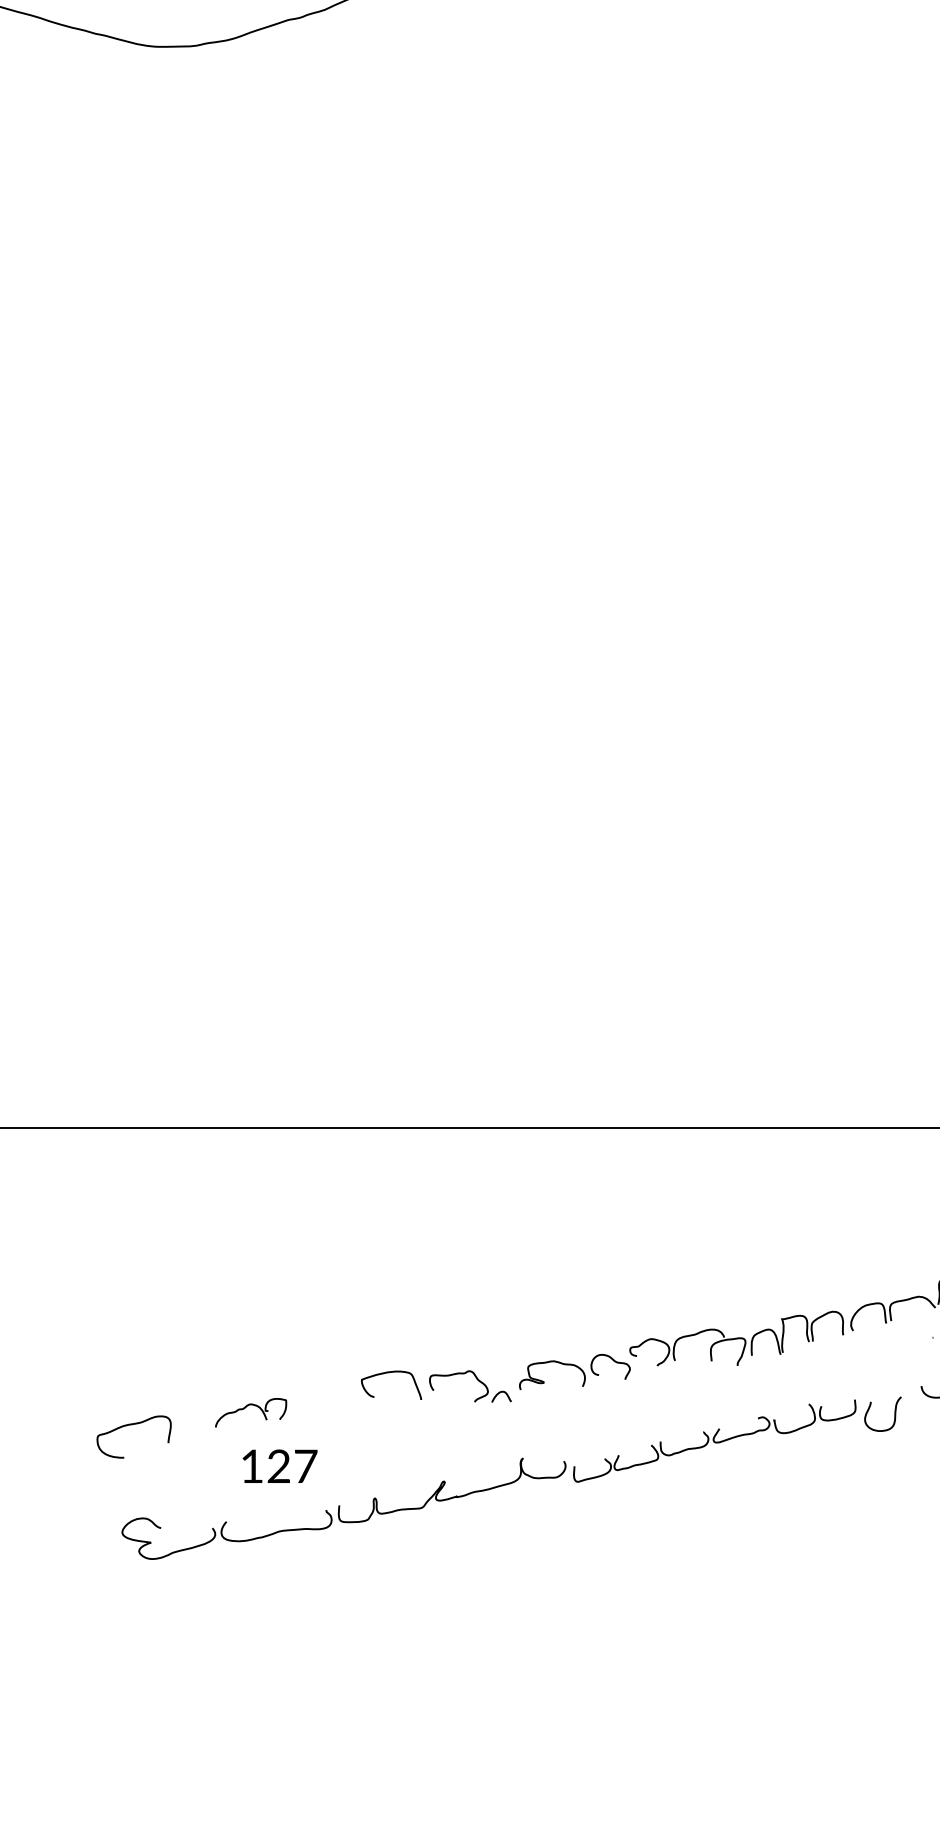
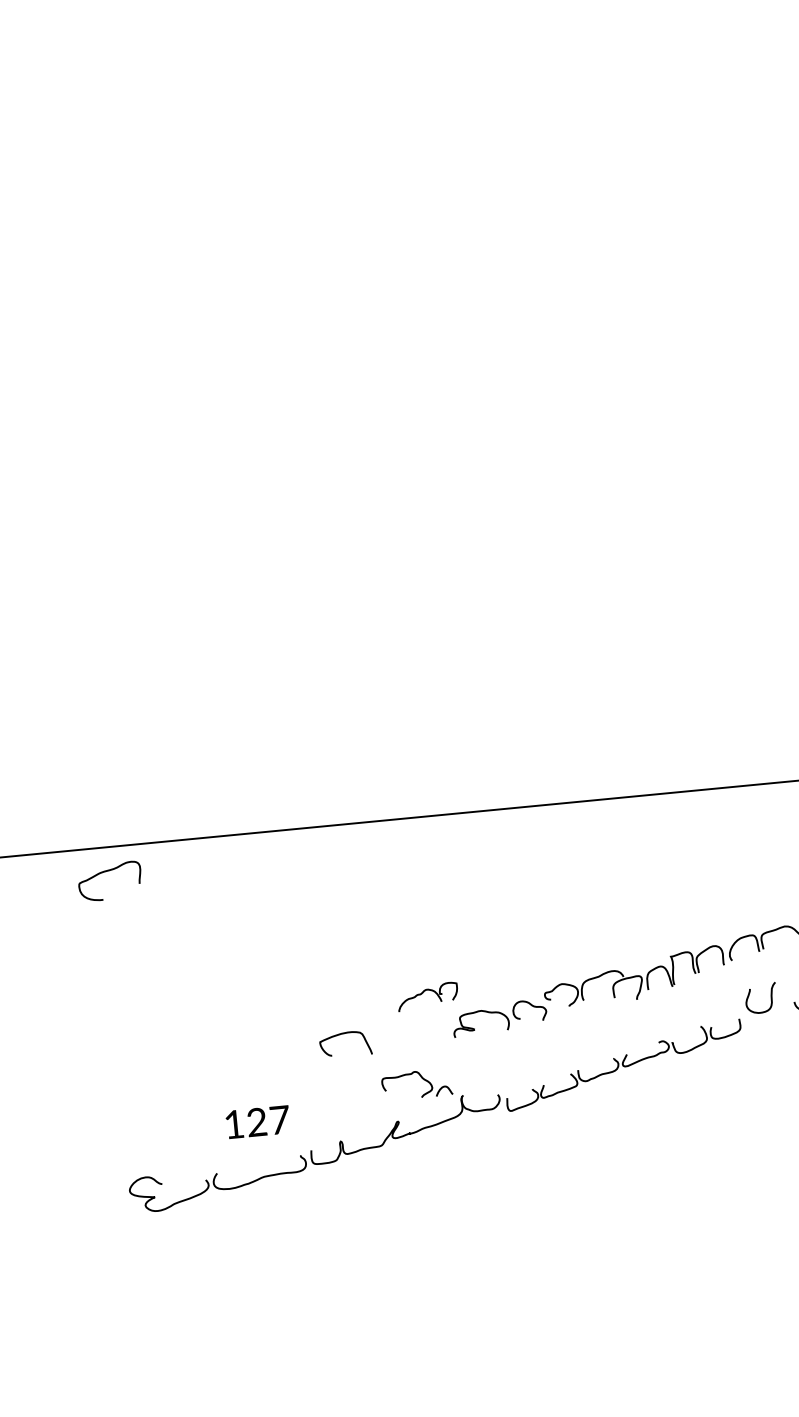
part: (476, 1379) -> (421, 1078), moved
part: (251, 1405) -> (427, 990), moved
curve: (894, 1413) -> (770, 996), moved
curve: (132, 1425) -> (107, 871), moved

